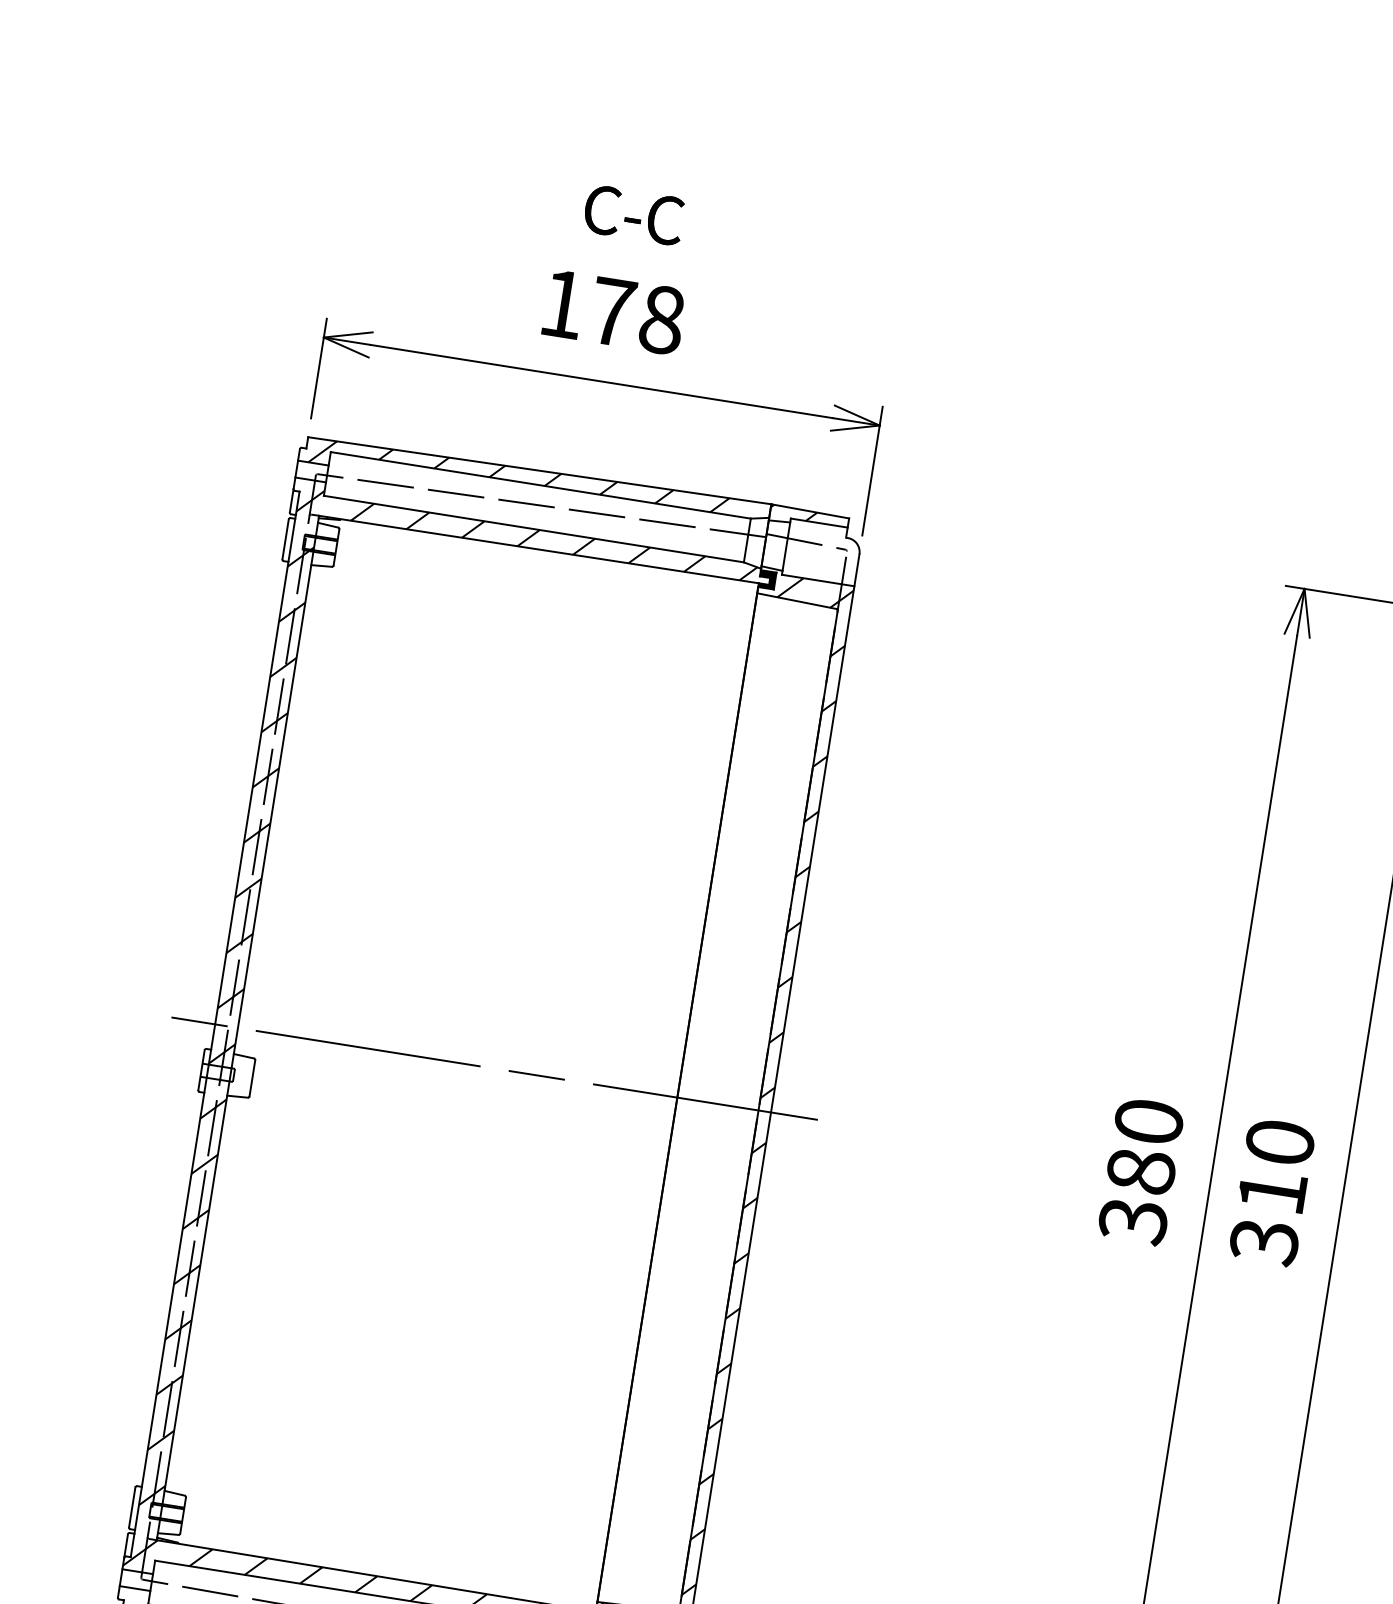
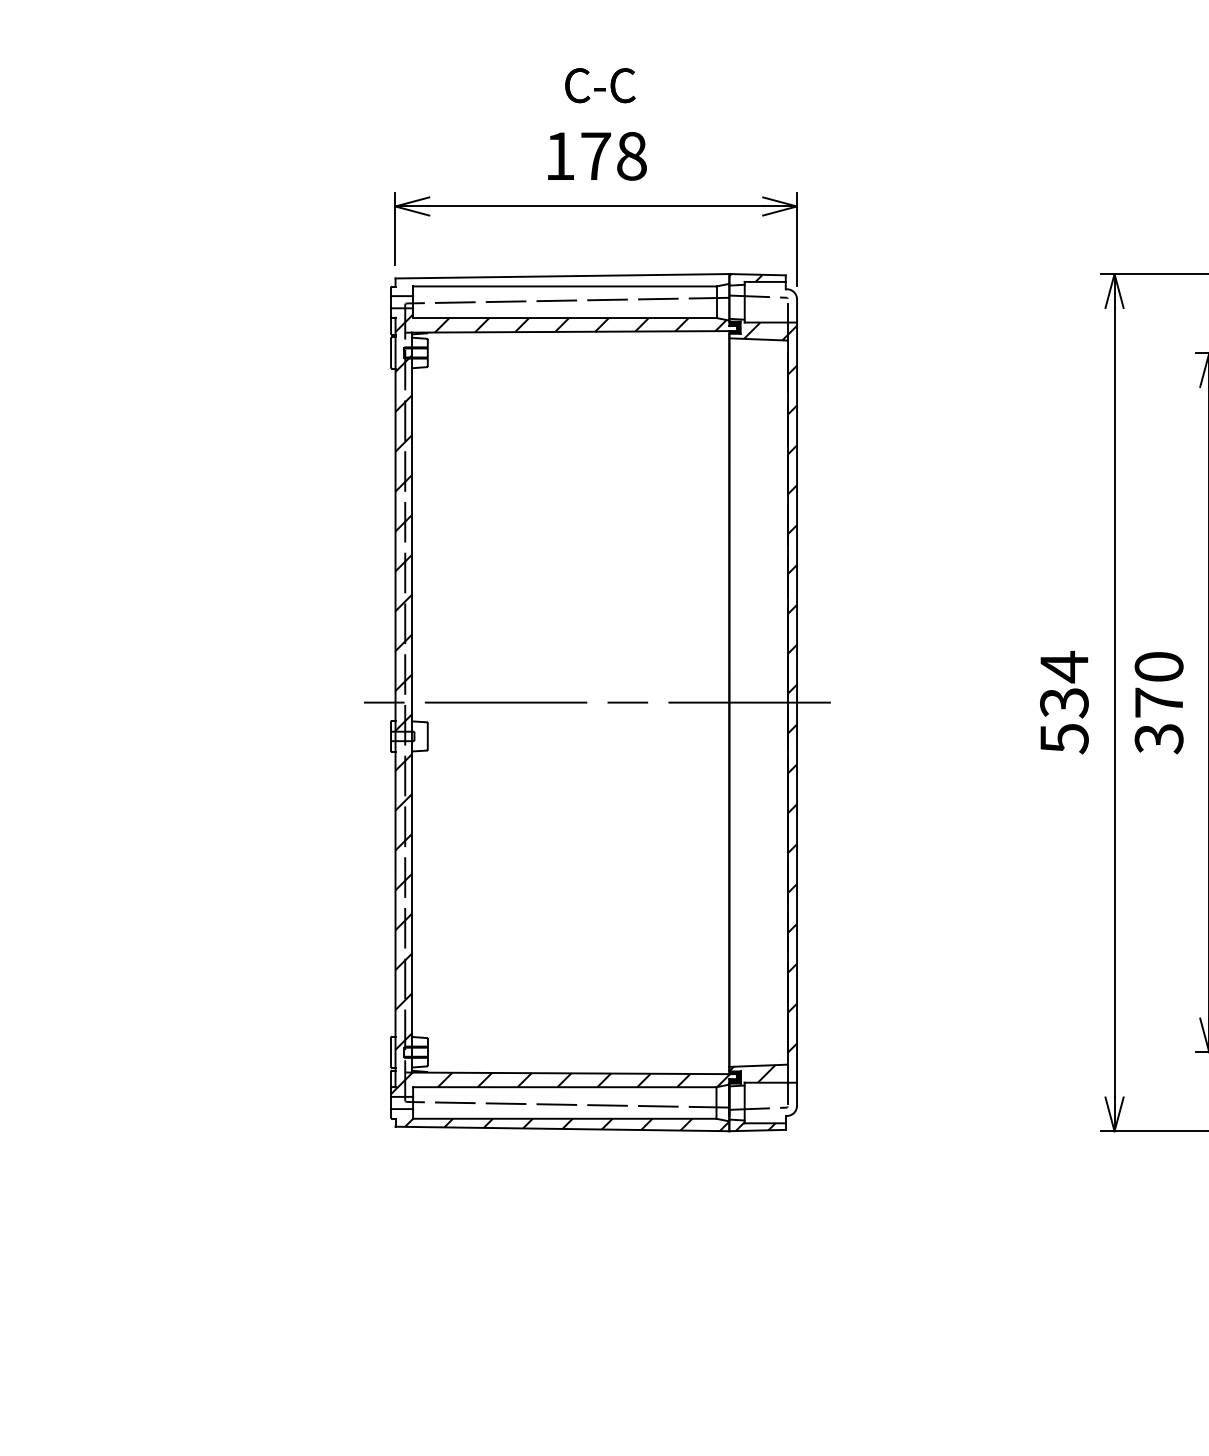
hatch: (518, 480) -> (548, 285), removed
text: (1141, 1170) -> (1064, 702), 380 -> 534
text: (1271, 1191) -> (1158, 702), 310 -> 370

